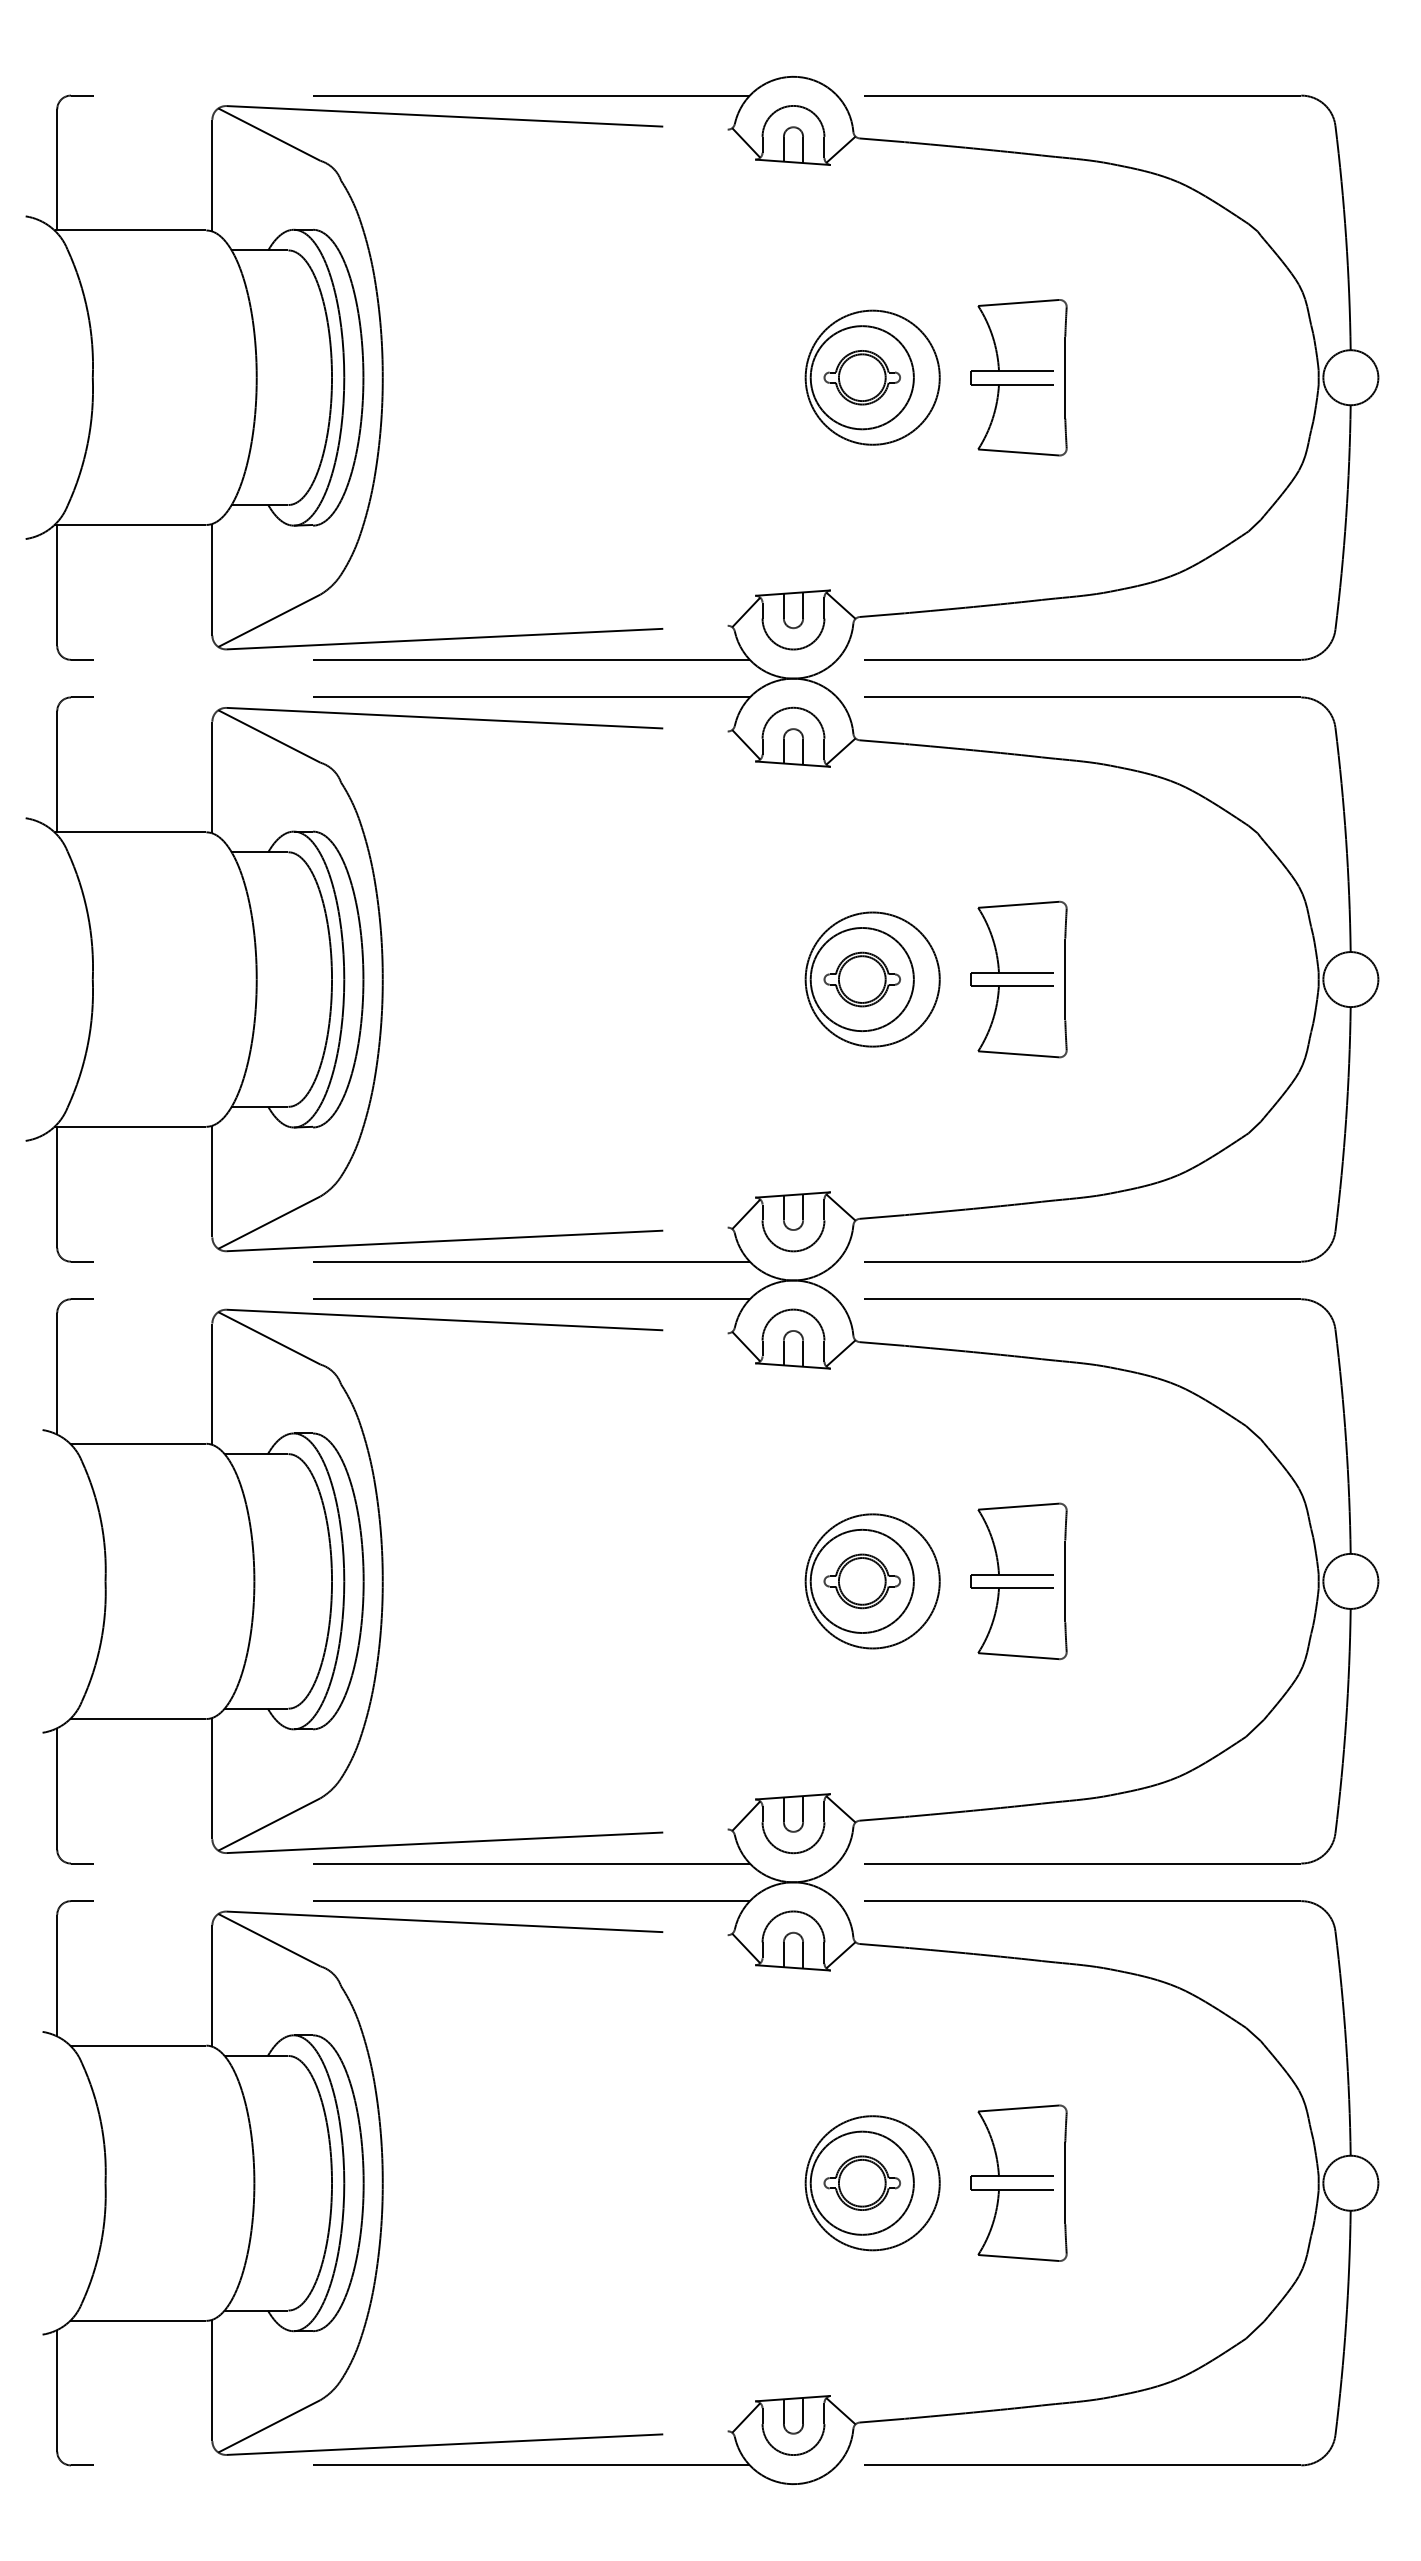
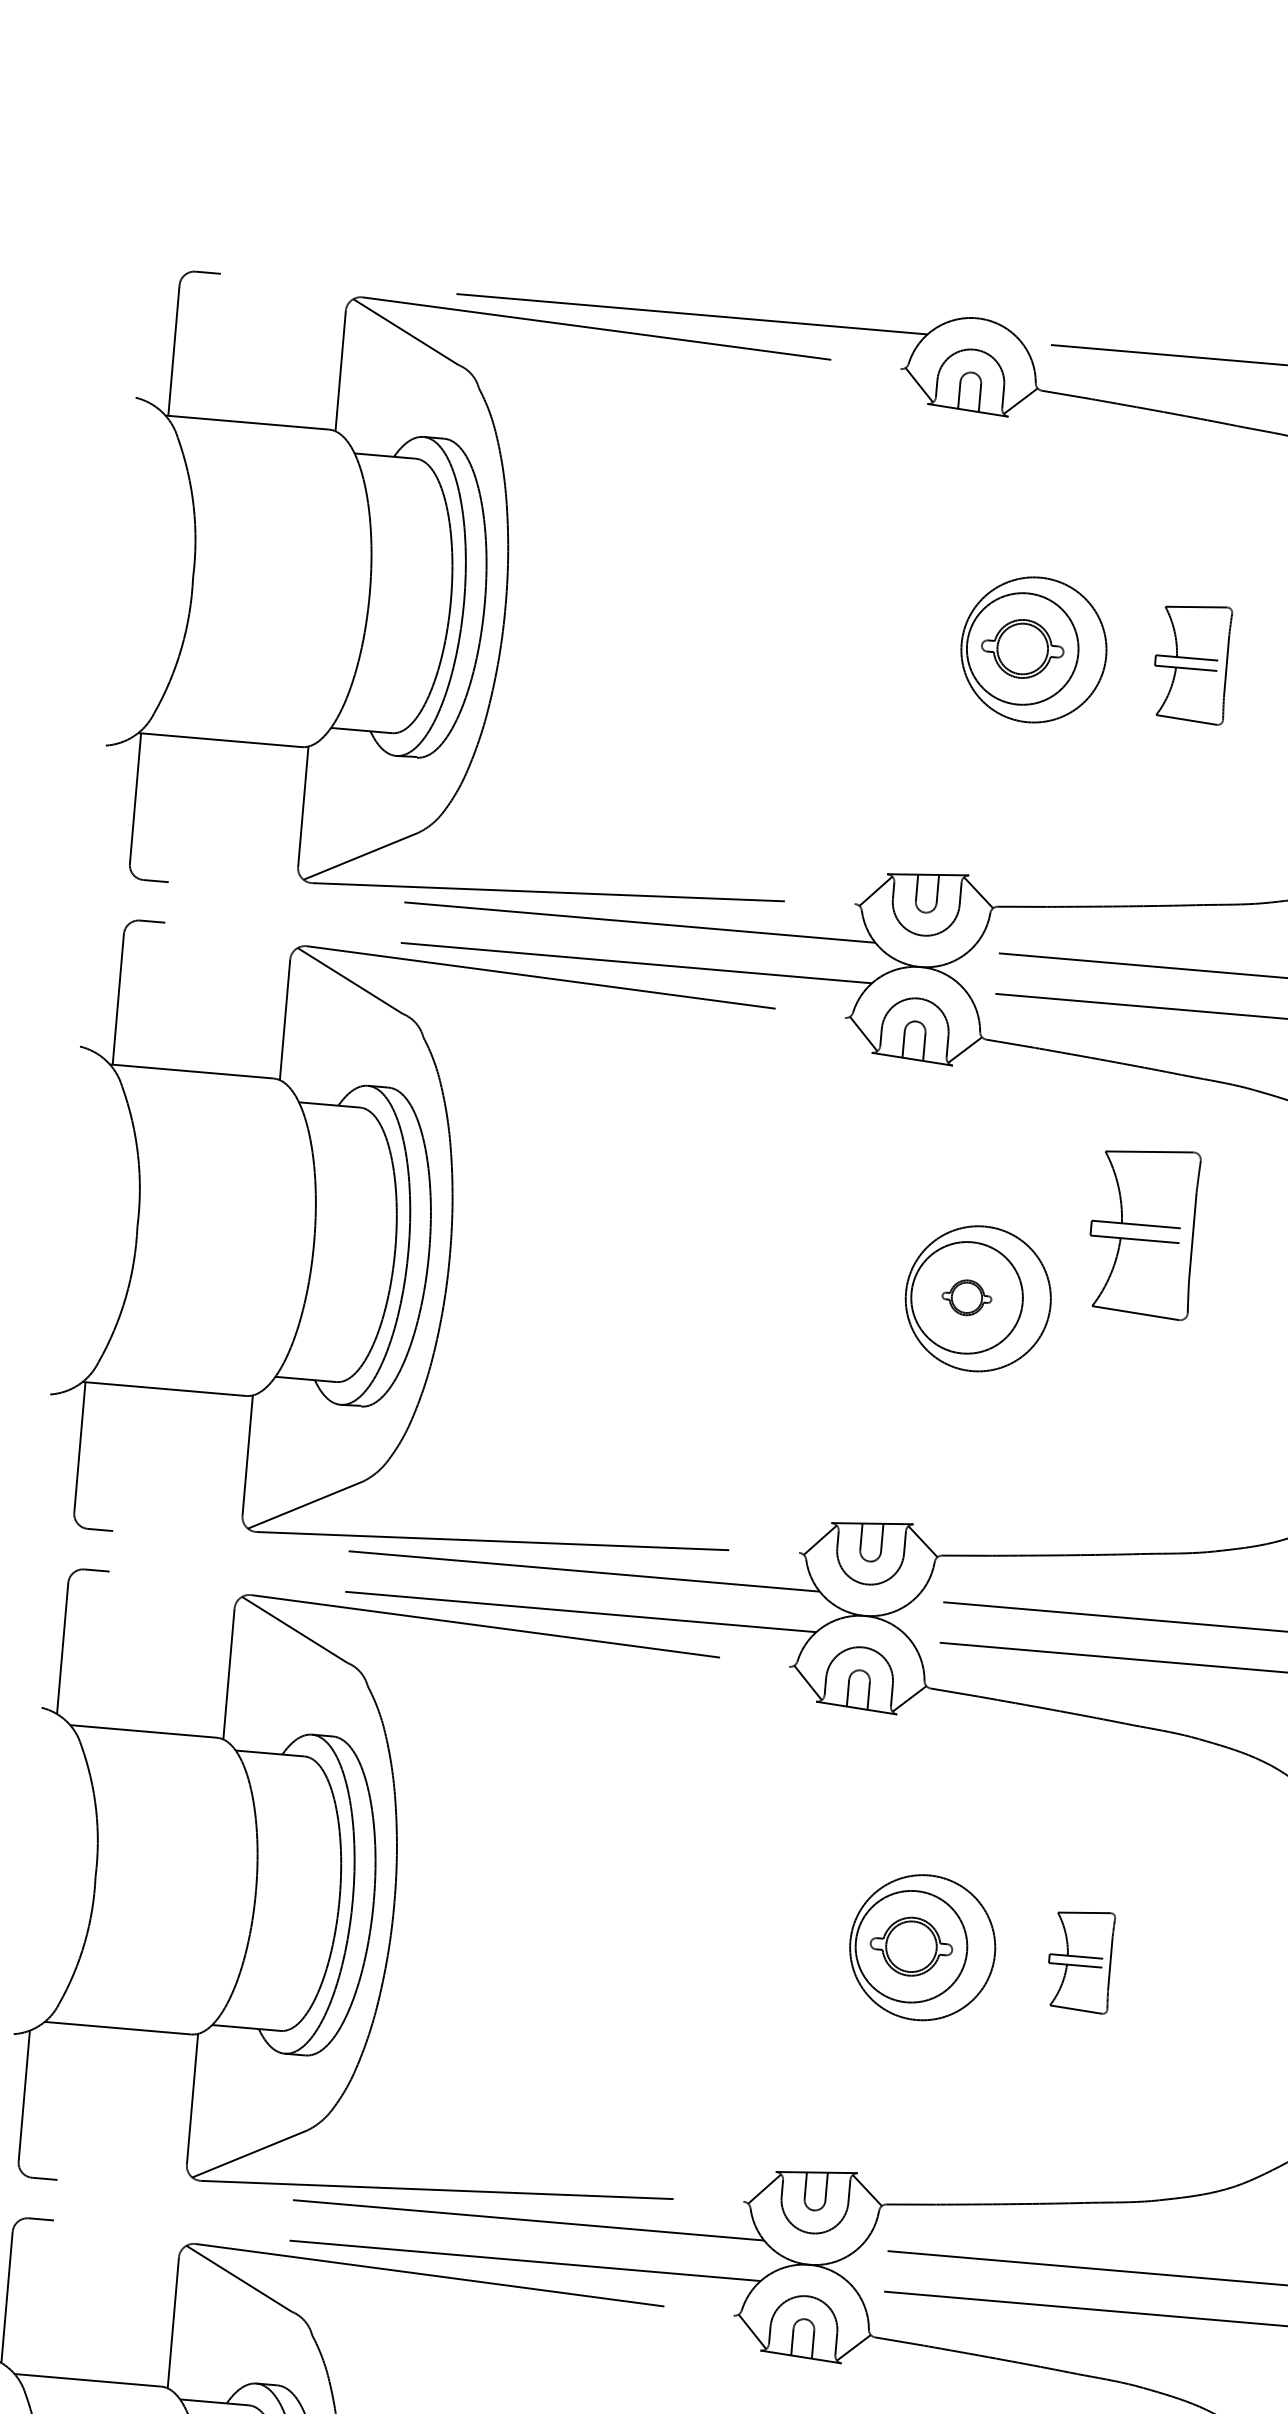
part: (1018, 377) -> (1191, 663), size x0.7
part: (861, 979) -> (966, 1297), size x0.6
part: (1018, 979) -> (1142, 1232), moved
part: (1018, 1581) -> (1079, 1961), size x0.6

